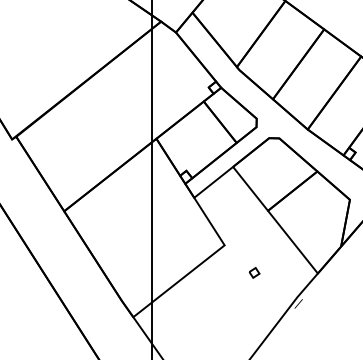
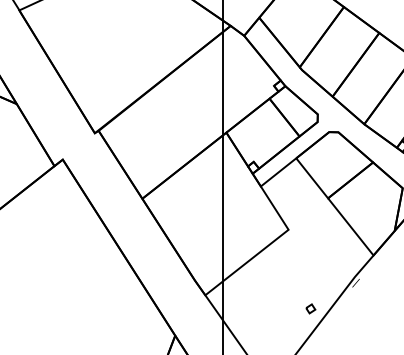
part: (254, 272) -> (310, 308), moved

